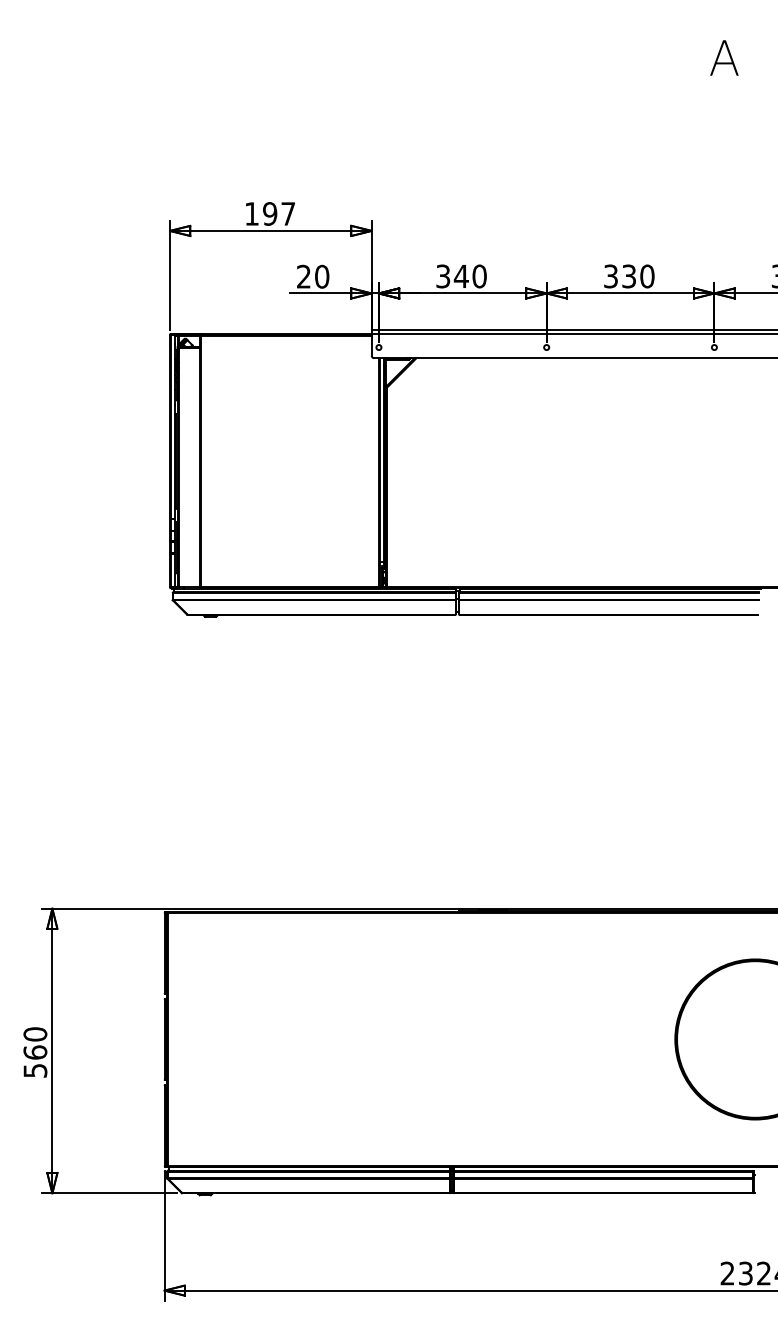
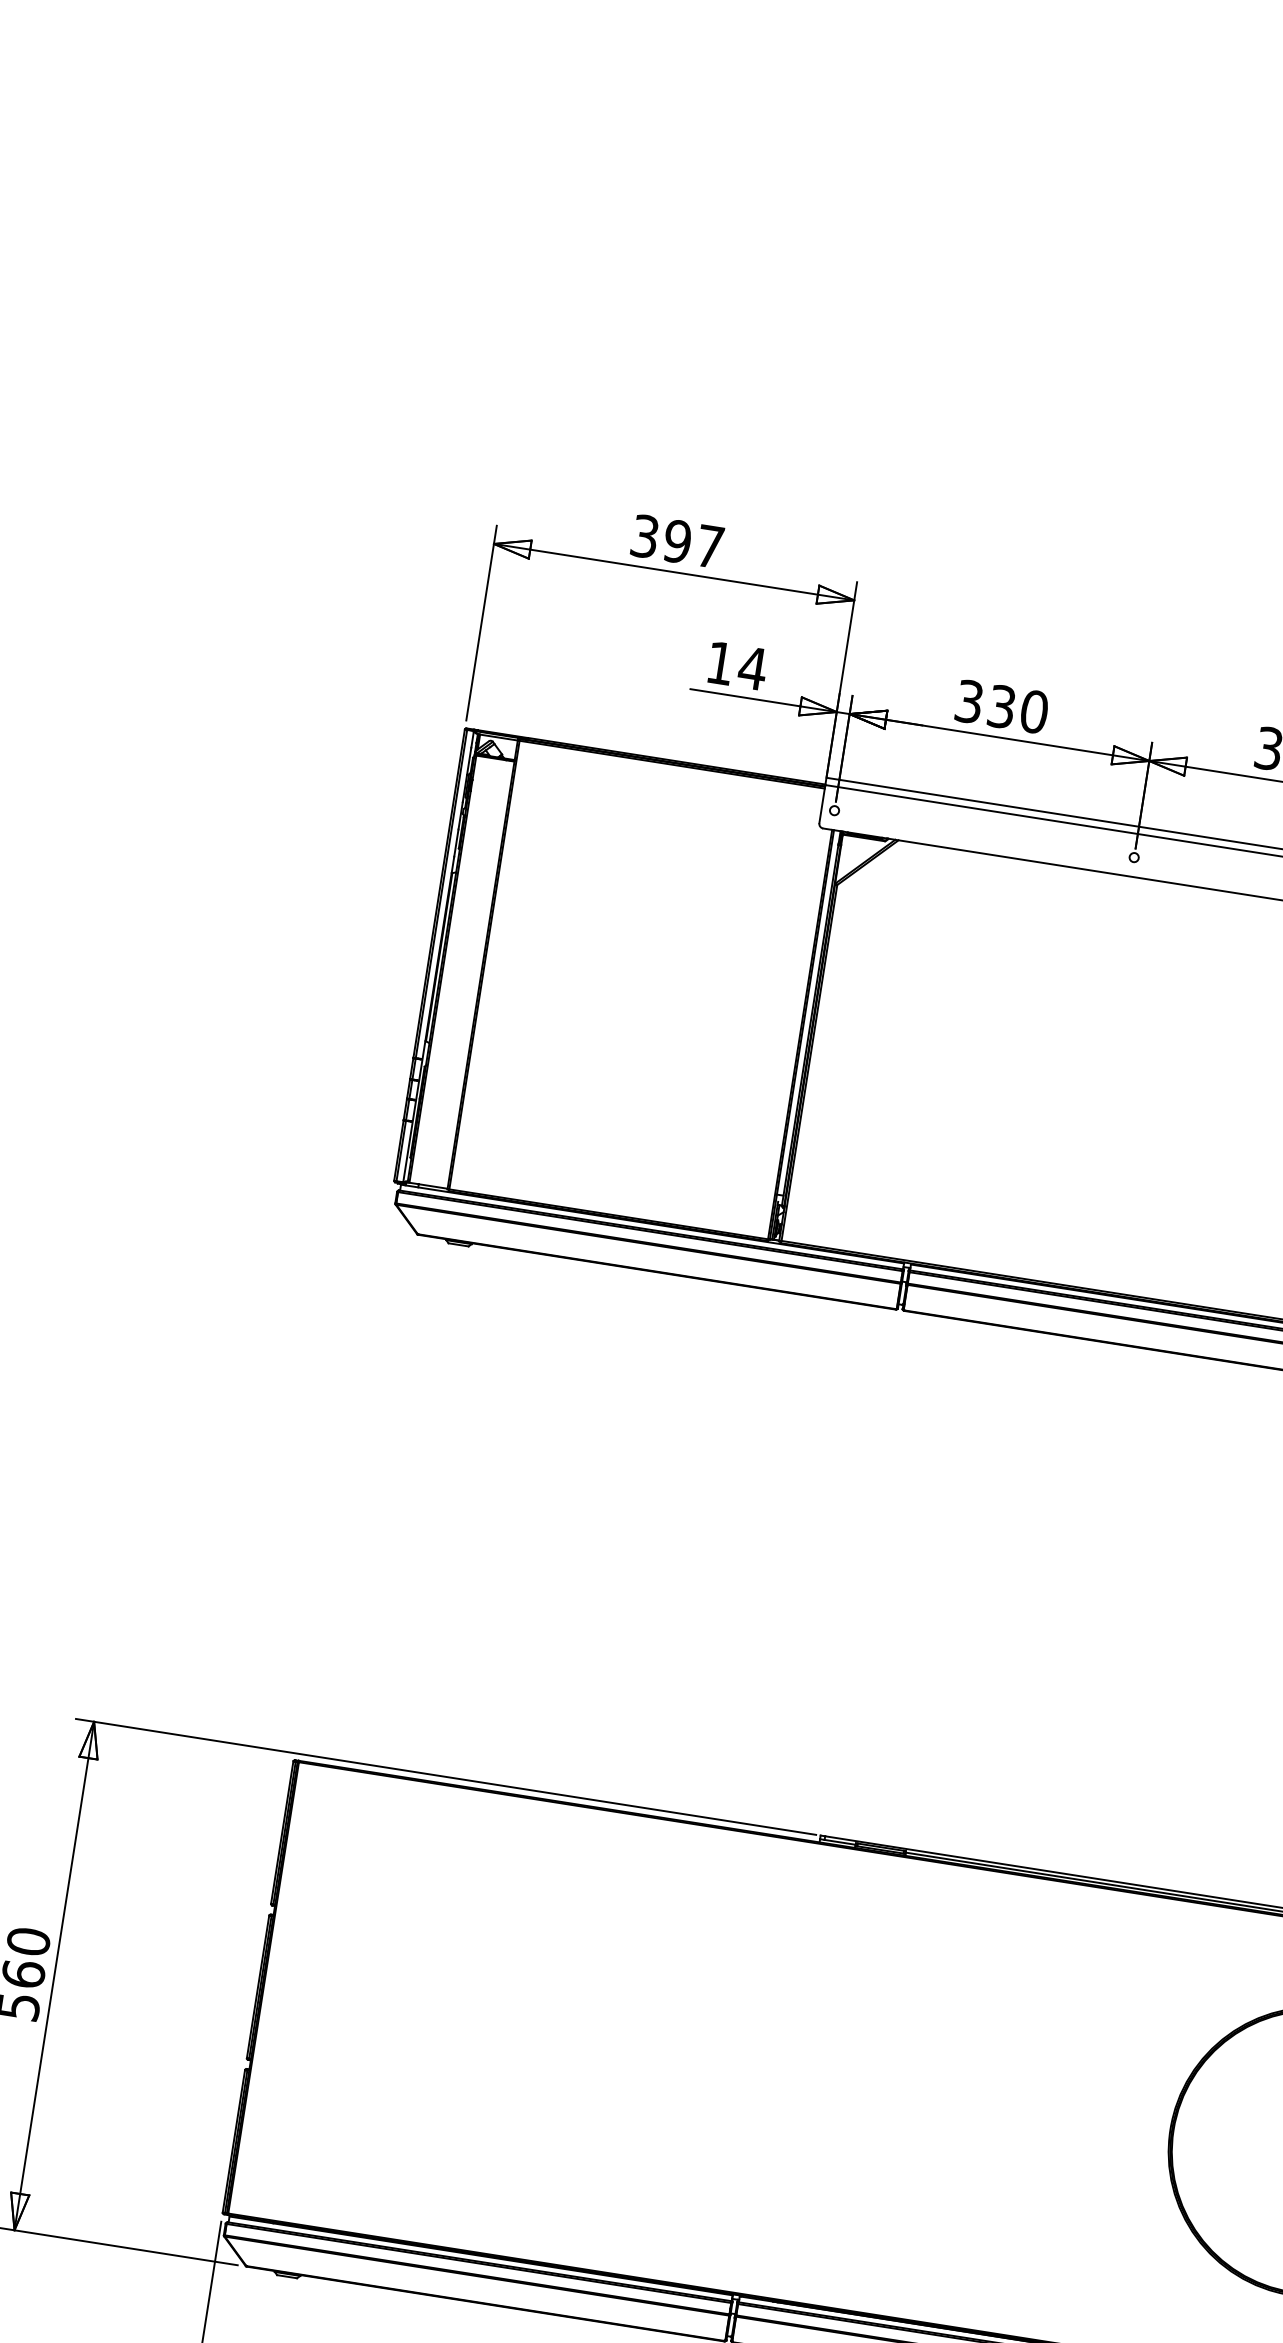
text: (251, 213) -> (644, 535), 197 -> 397
text: (313, 276) -> (737, 665), 20 -> 14
text: (460, 276) -> (1000, 706), 340 -> 330

